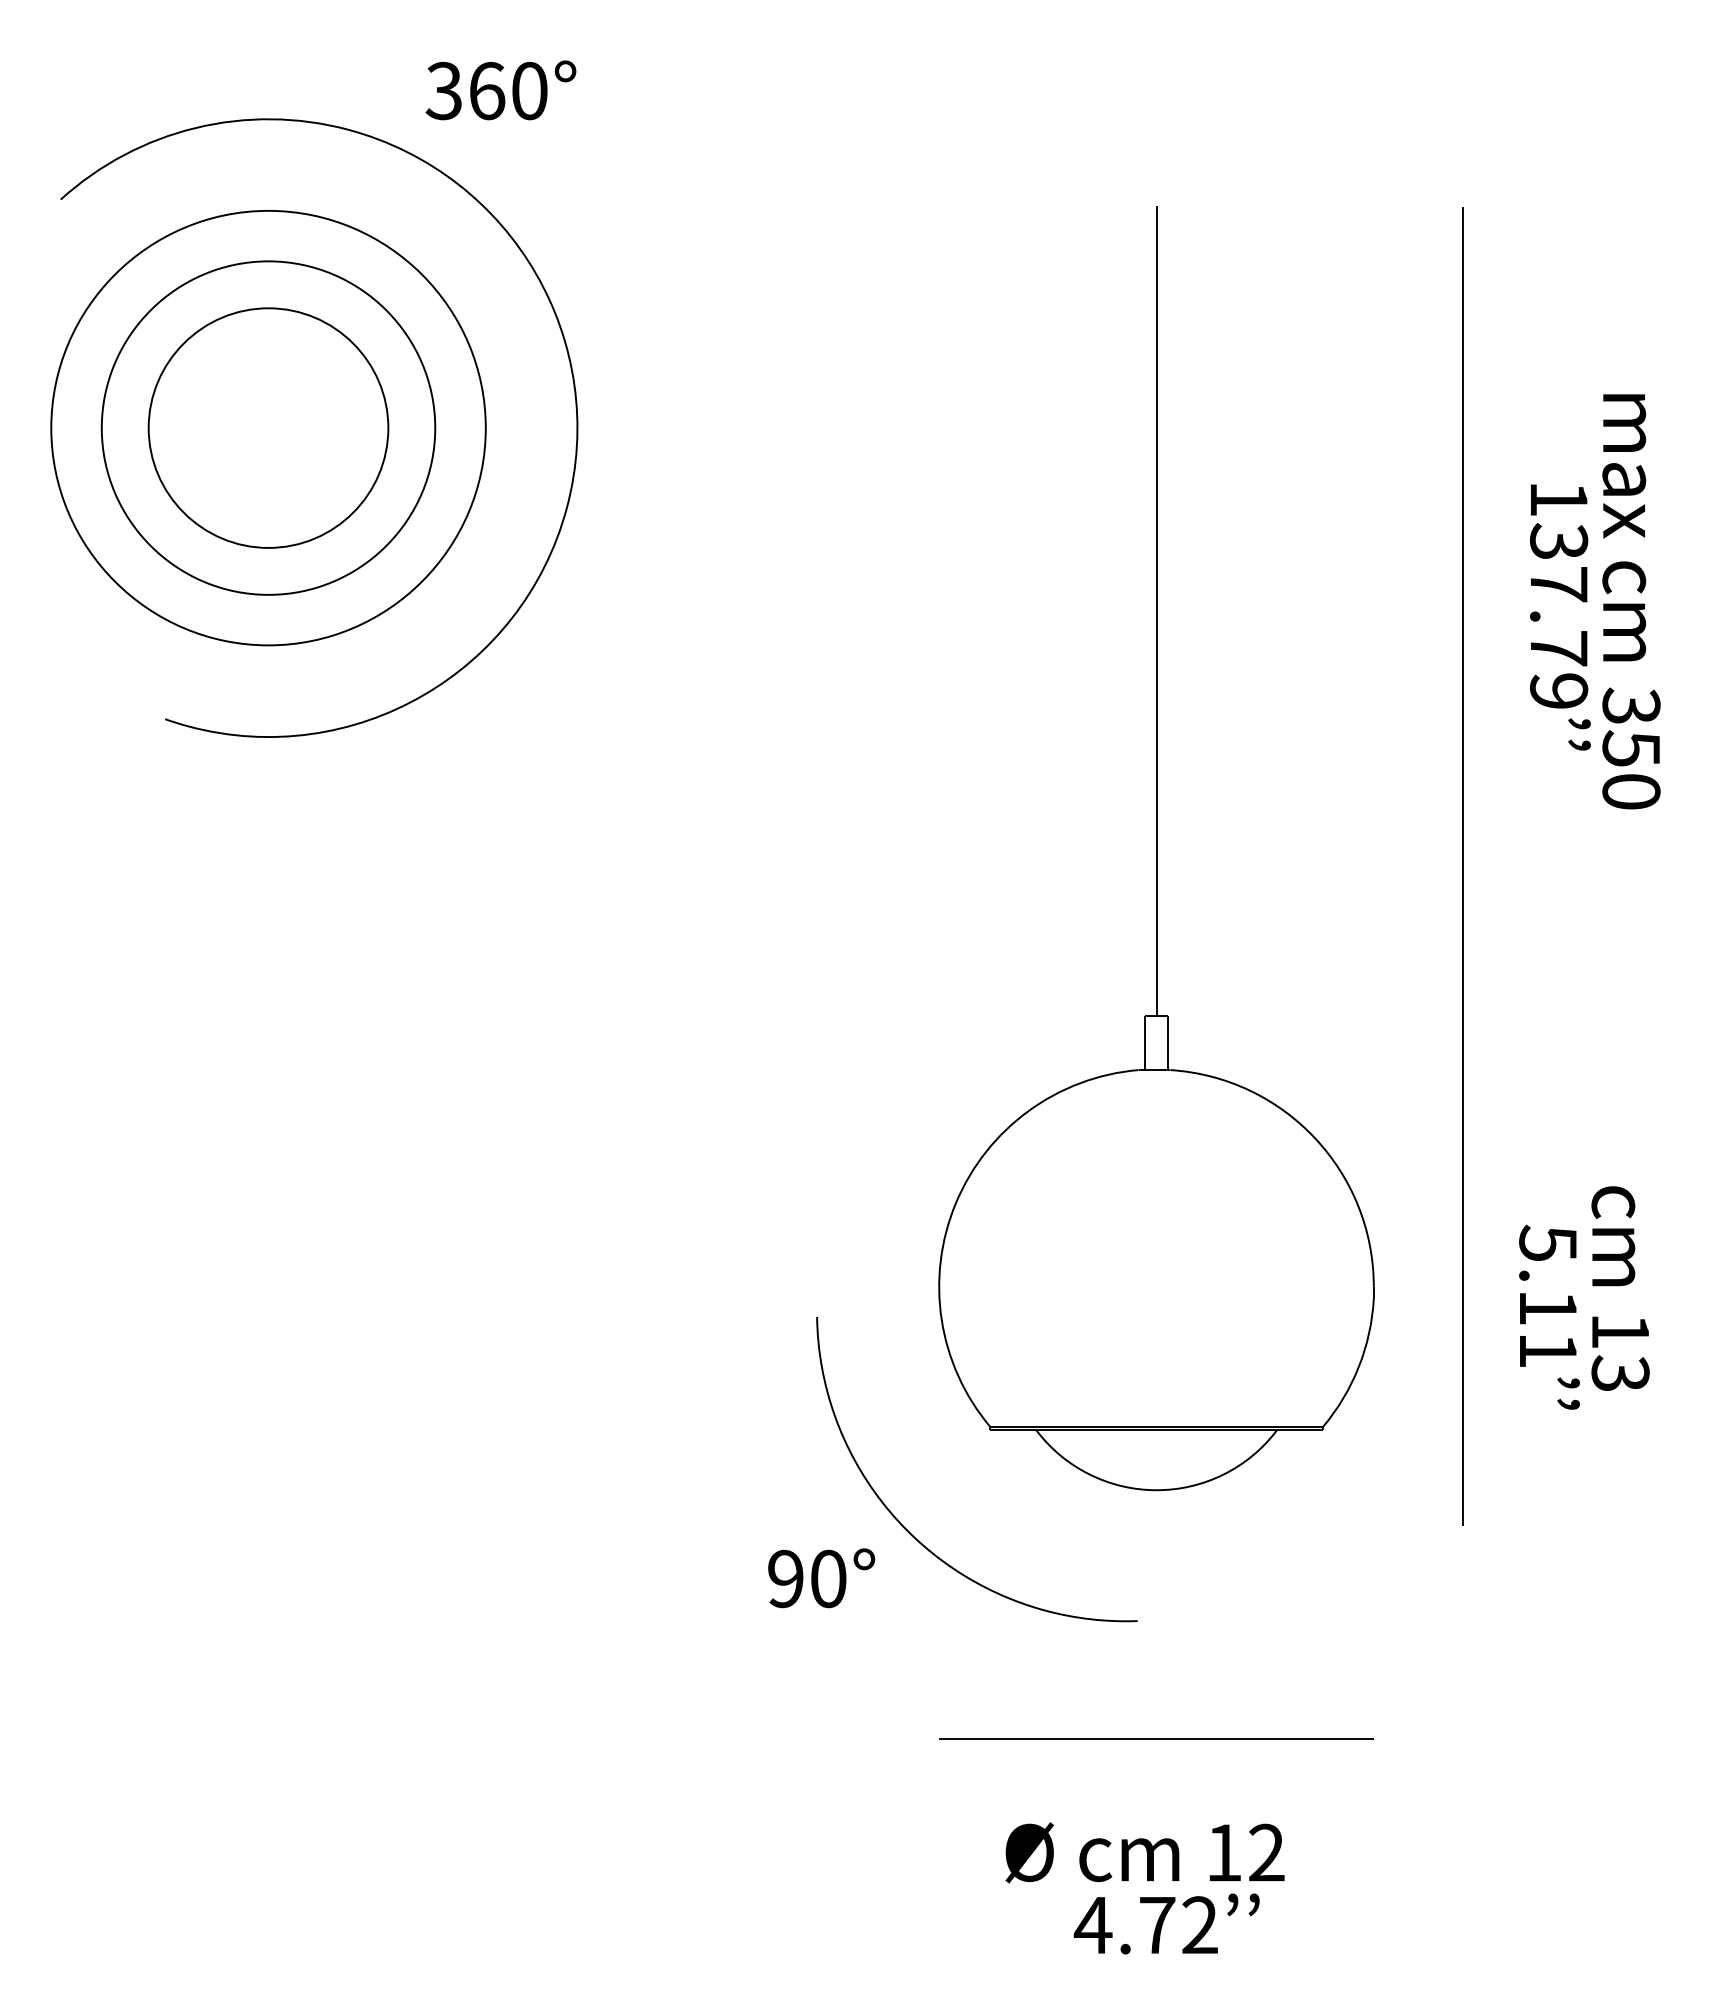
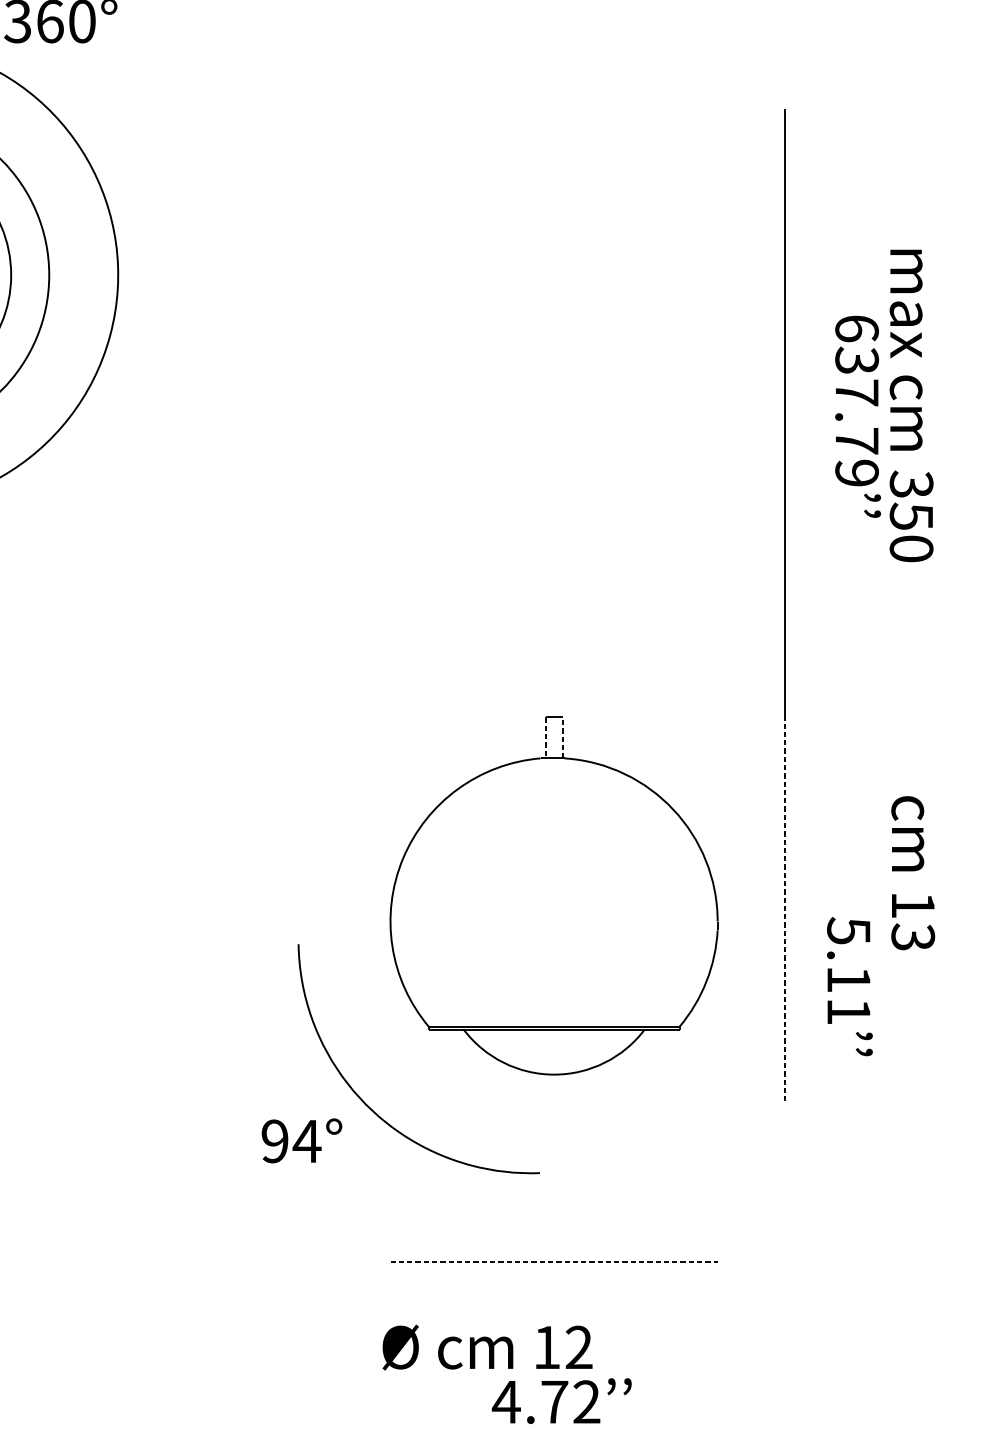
text: (1559, 499) -> (857, 328), 137.79 -> 637.79
line: (1156, 611) -> (554, 413), removed
line: (1167, 1042) -> (562, 737), solid -> dashed
line: (1145, 1043) -> (545, 738), solid -> dashed
line: (1462, 1270) -> (784, 909), solid -> dashed
text: (1620, 1288) -> (913, 873), moved
text: (1549, 1316) -> (849, 986), moved
text: (828, 1578) -> (307, 1141), 90° -> 94°
line: (1157, 1739) -> (554, 1262), solid -> dashed
text: (1144, 1852) -> (487, 1347), moved

